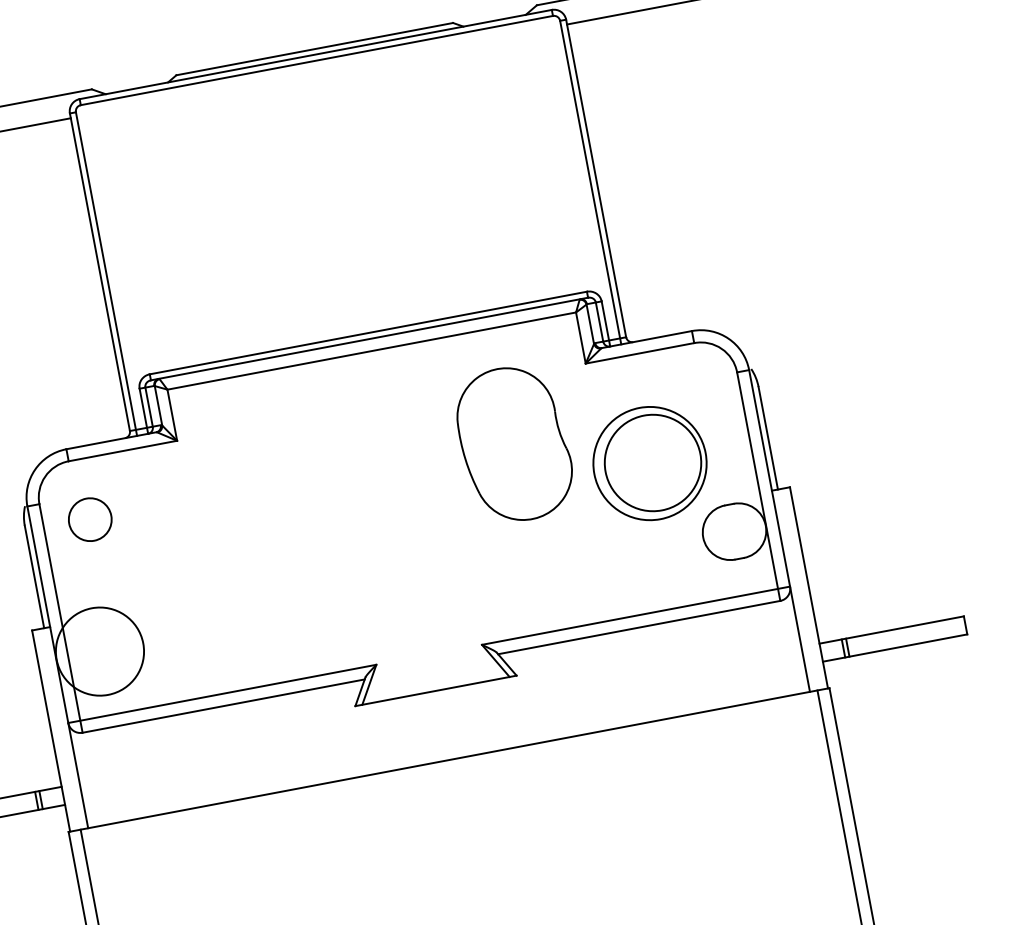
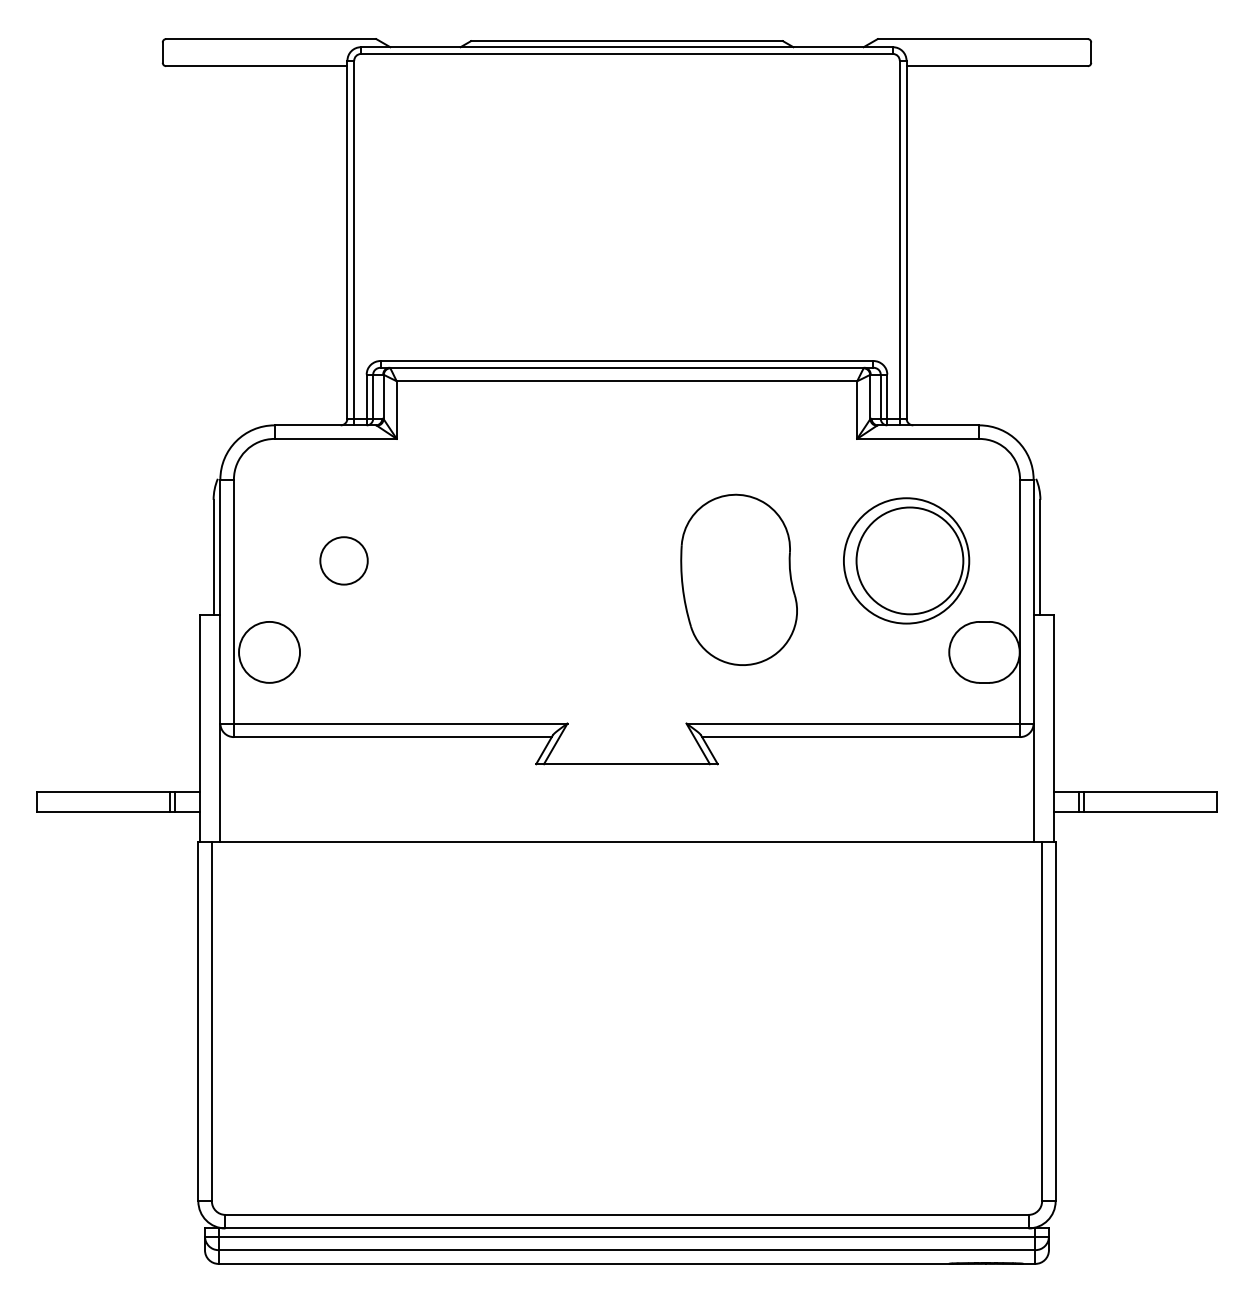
part: (513, 443) -> (738, 579), moved
circle: (89, 519) -> (343, 560), moved
circle: (99, 650) -> (269, 651), size x0.62

